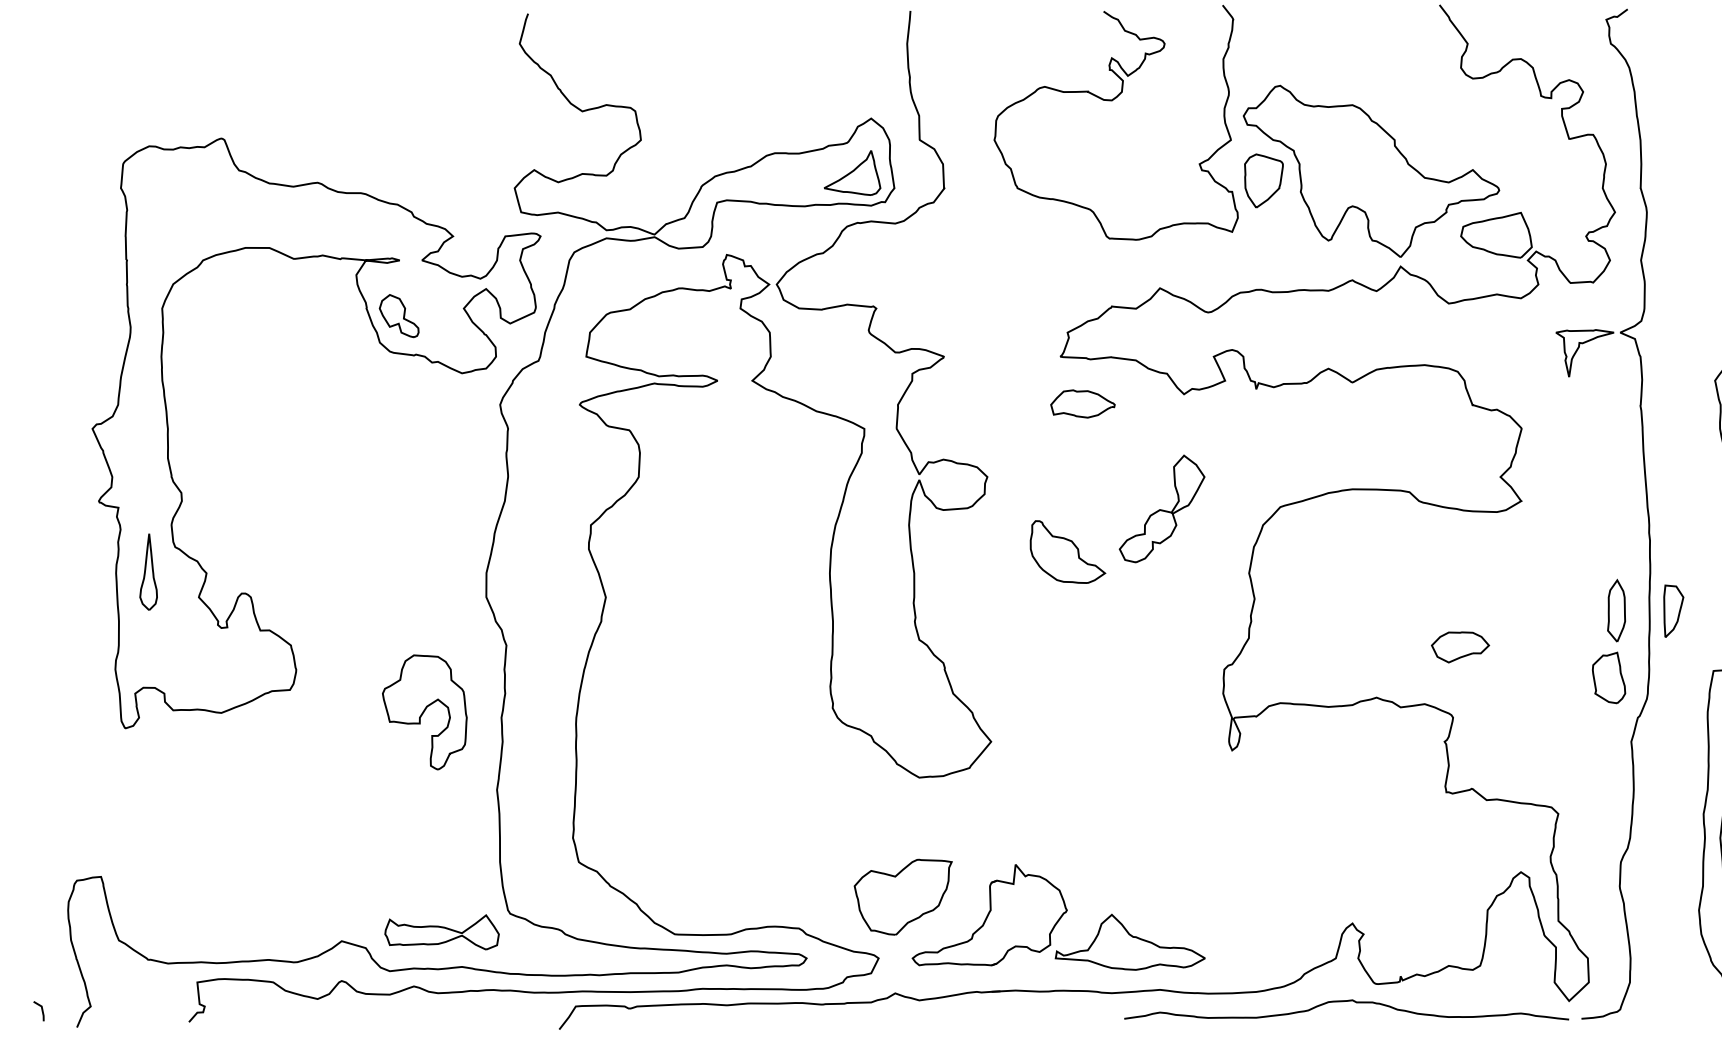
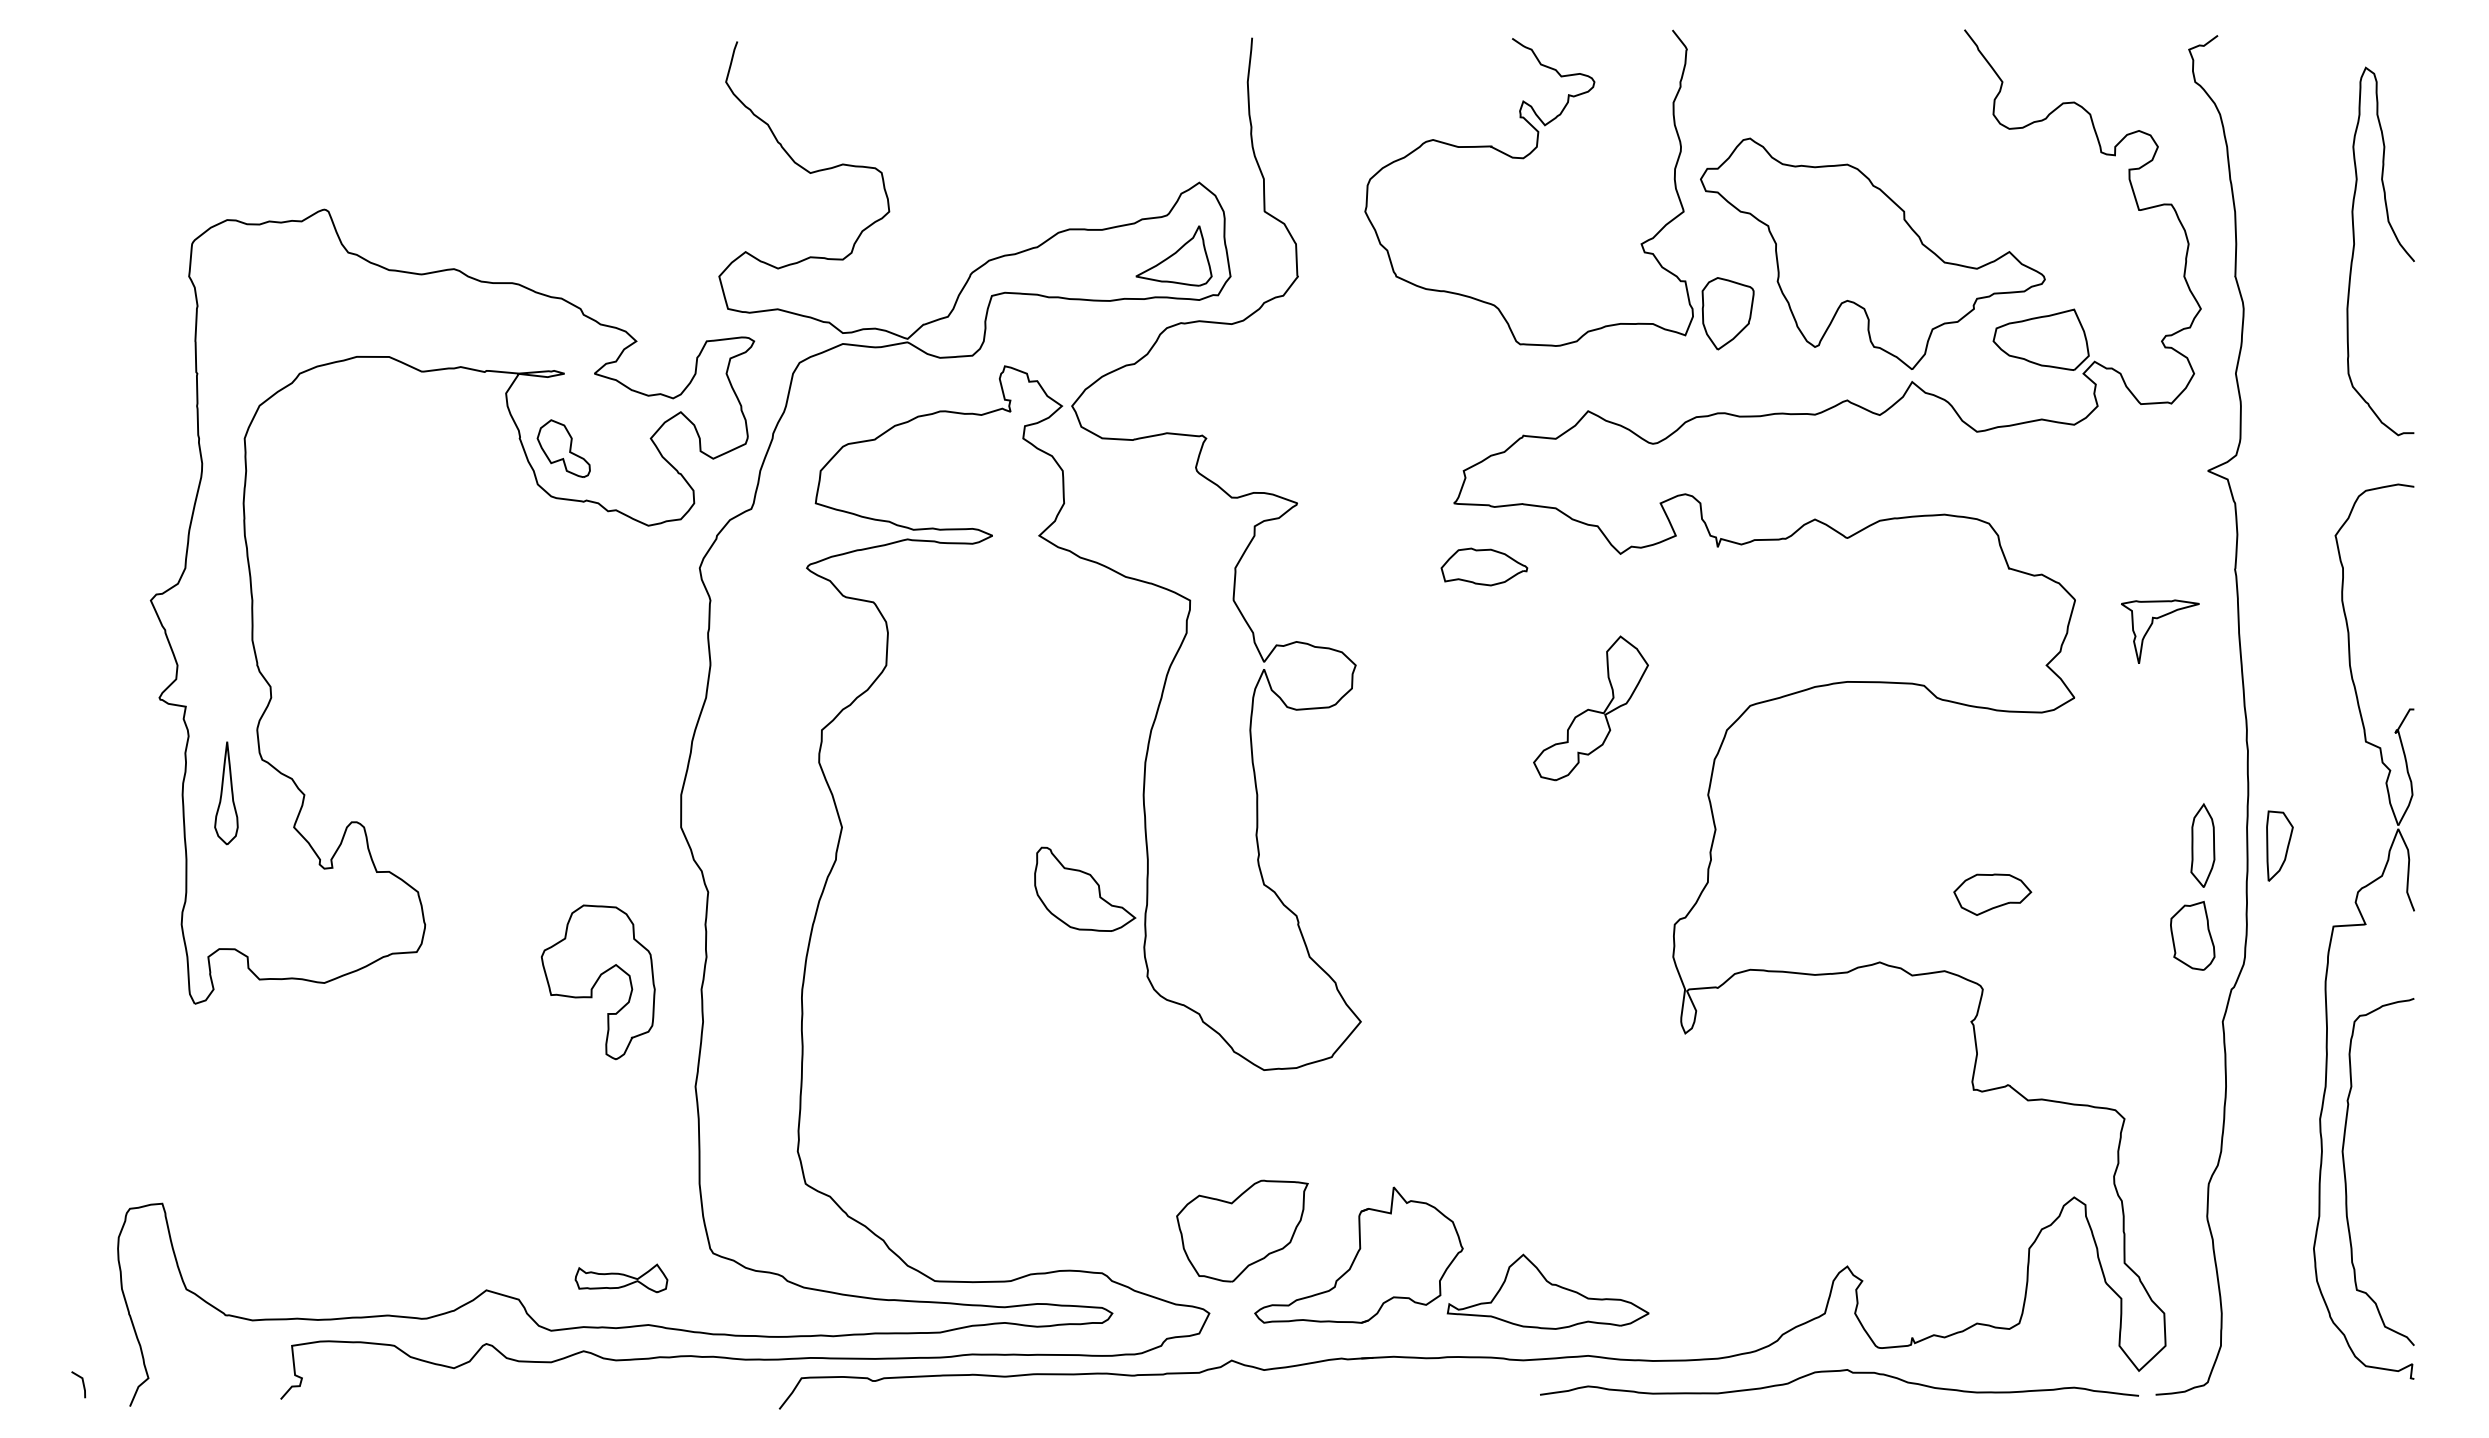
part: (1263, 180) -> (1727, 313), moved
part: (1578, 349) -> (2151, 626), moved
part: (1068, 551) -> (1085, 888), moved
part: (442, 932) -> (621, 1278), size x0.6

